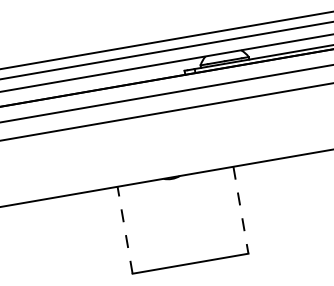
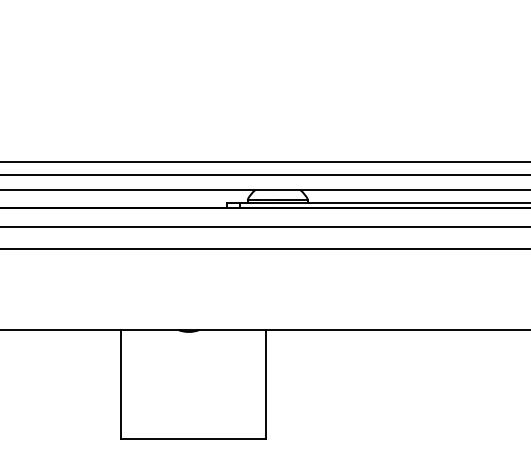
line: (241, 210) -> (266, 384), dashed -> solid
line: (124, 230) -> (120, 384), dashed -> solid

